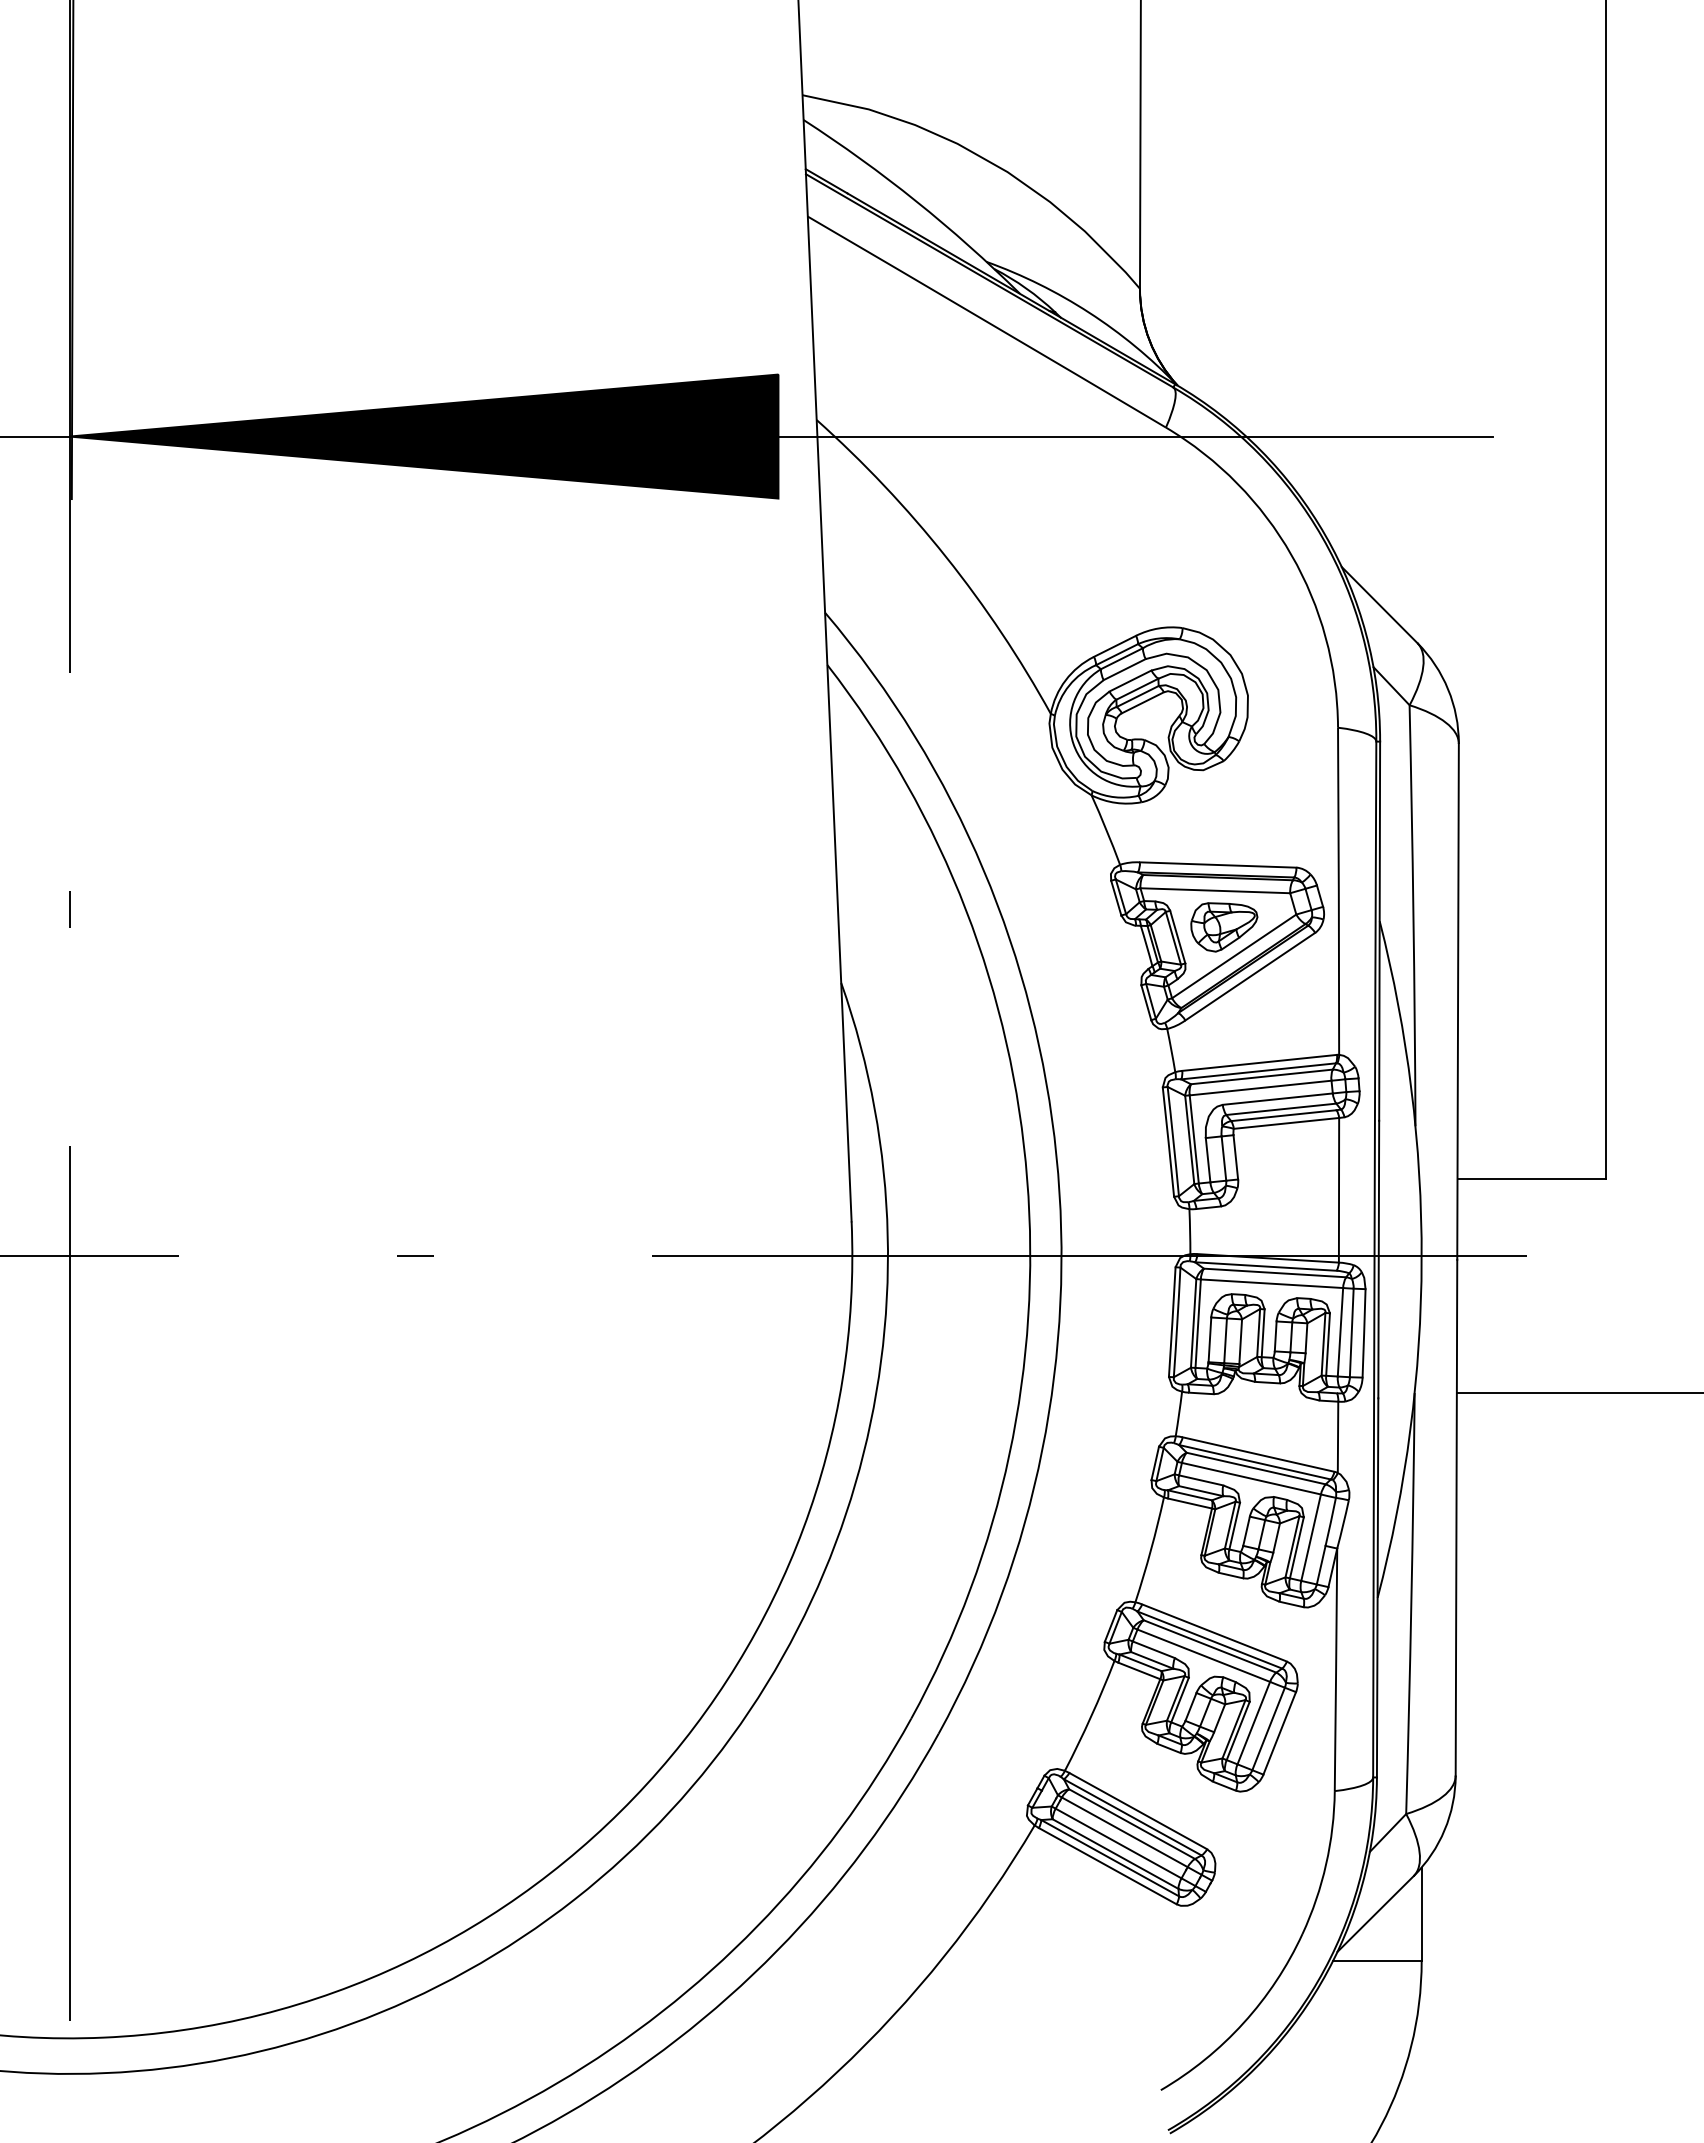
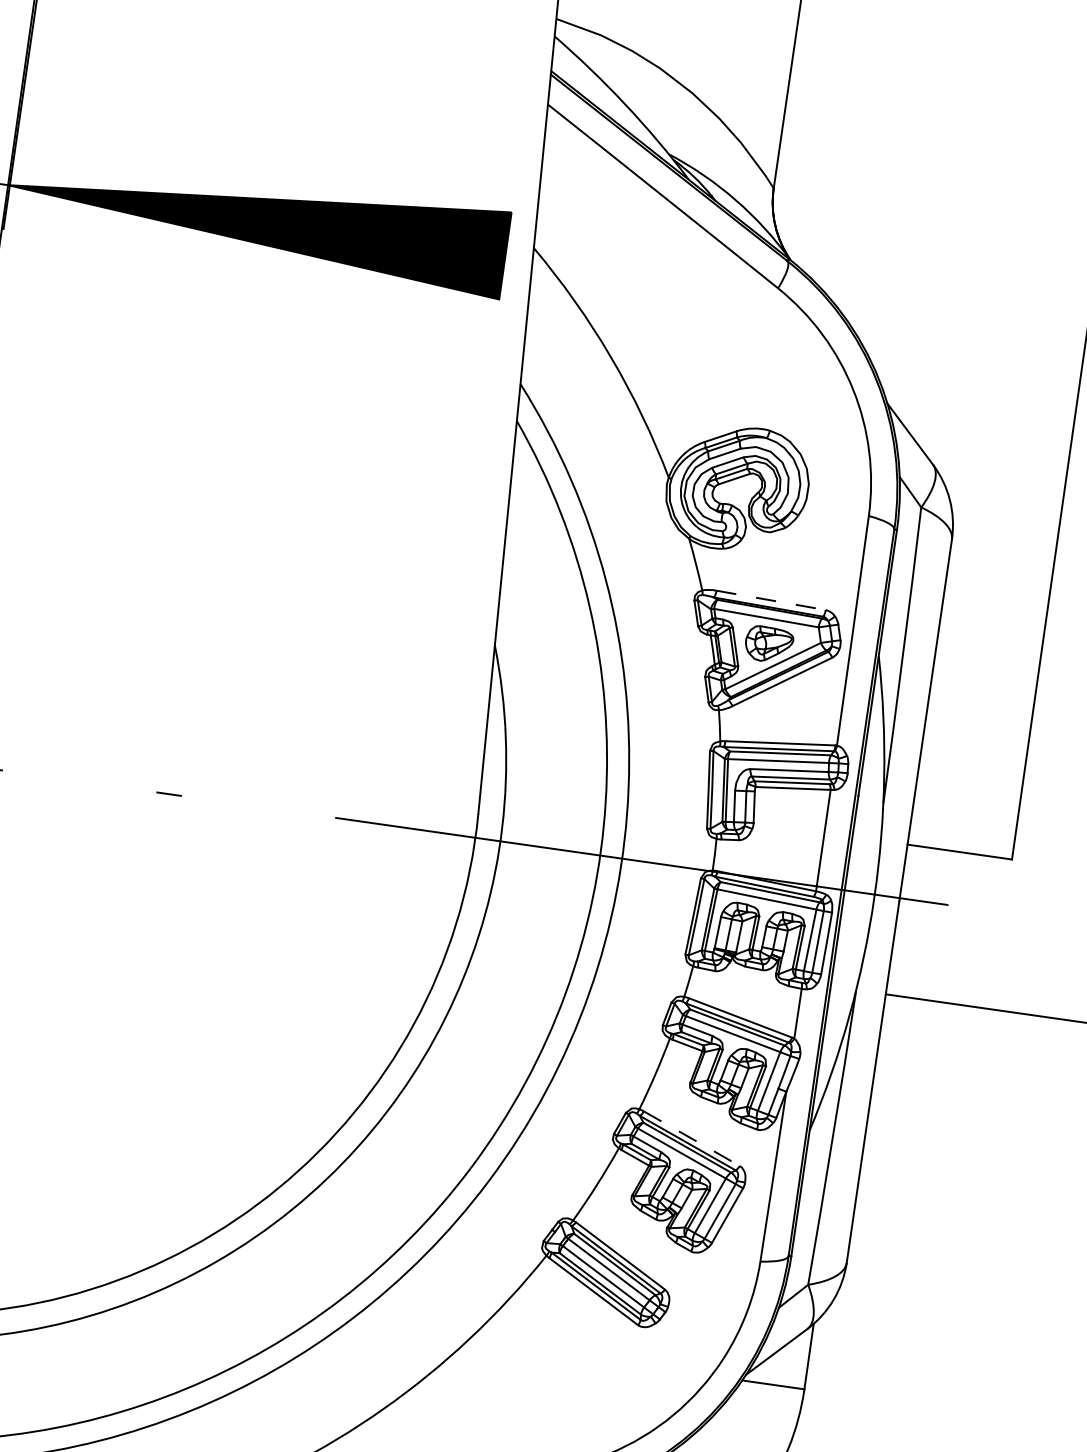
line: (1135, 436) -> (755, 291), removed
line: (1218, 865) -> (771, 600), solid -> dashed
line: (1214, 1632) -> (691, 1138), solid -> dashed

